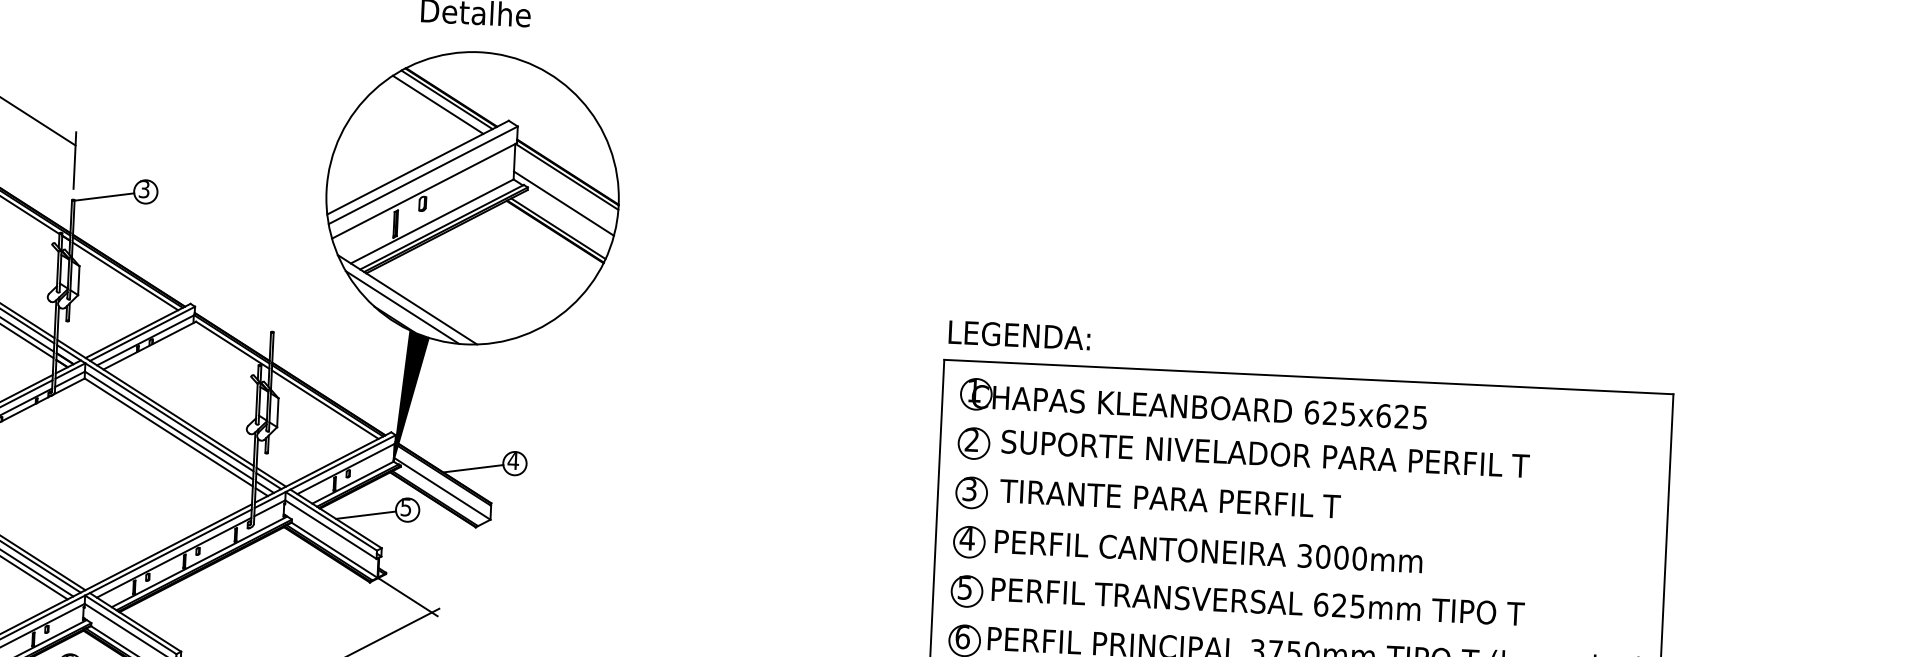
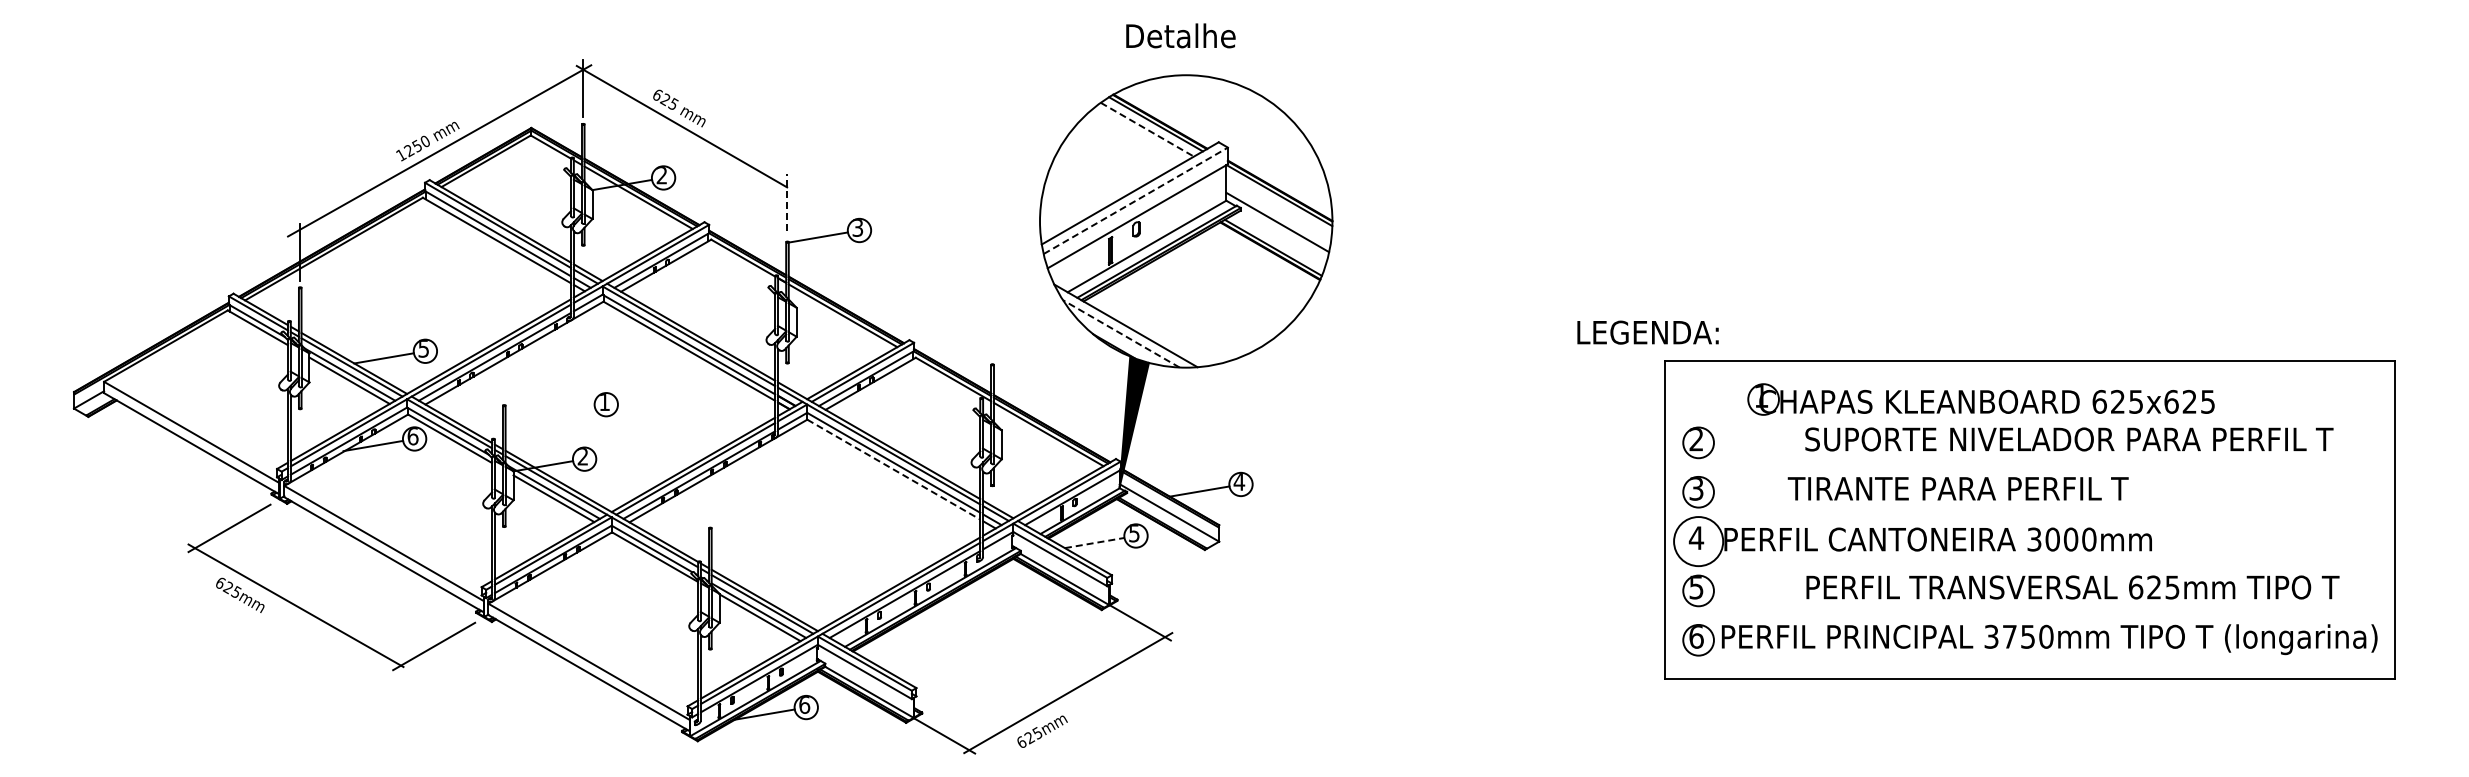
line: (438, 104) -> (1147, 129), solid -> dashed
line: (75, 160) -> (787, 202), solid -> dashed
line: (423, 175) -> (1136, 200), solid -> dashed
line: (401, 307) -> (1120, 333), solid -> dashed
text: (1019, 335) -> (1647, 332), moved
part: (1192, 404) -> (1980, 399), moved
line: (168, 432) -> (893, 469), solid -> dashed
text: (1265, 454) -> (2069, 439), moved
text: (1169, 498) -> (1957, 488), moved
line: (366, 514) -> (1095, 542), solid -> dashed
circle: (969, 542) -> (1698, 541), size x1.6
text: (1257, 601) -> (2072, 587), moved

